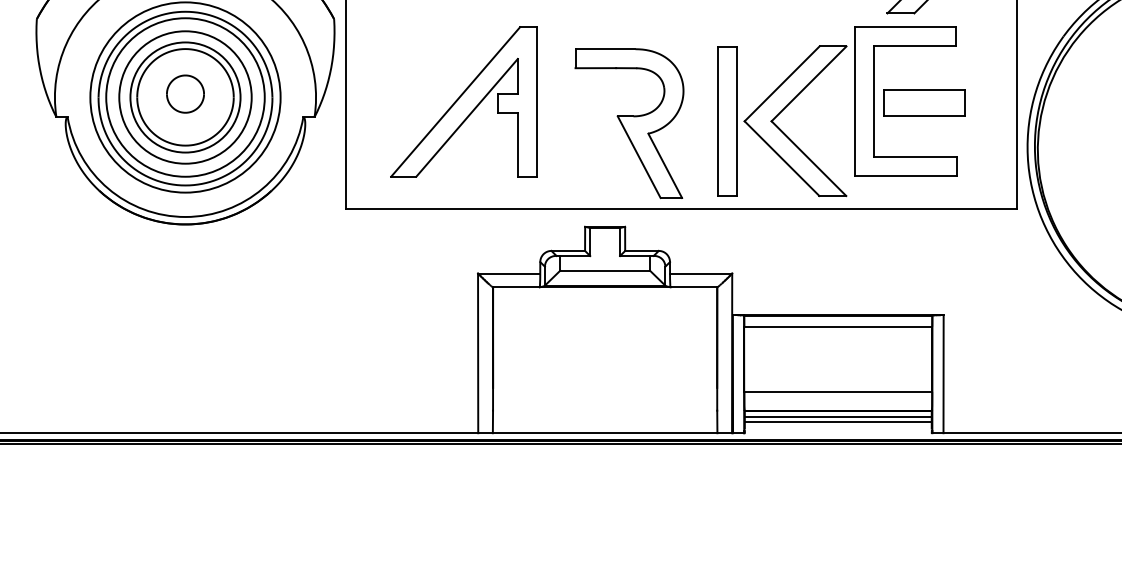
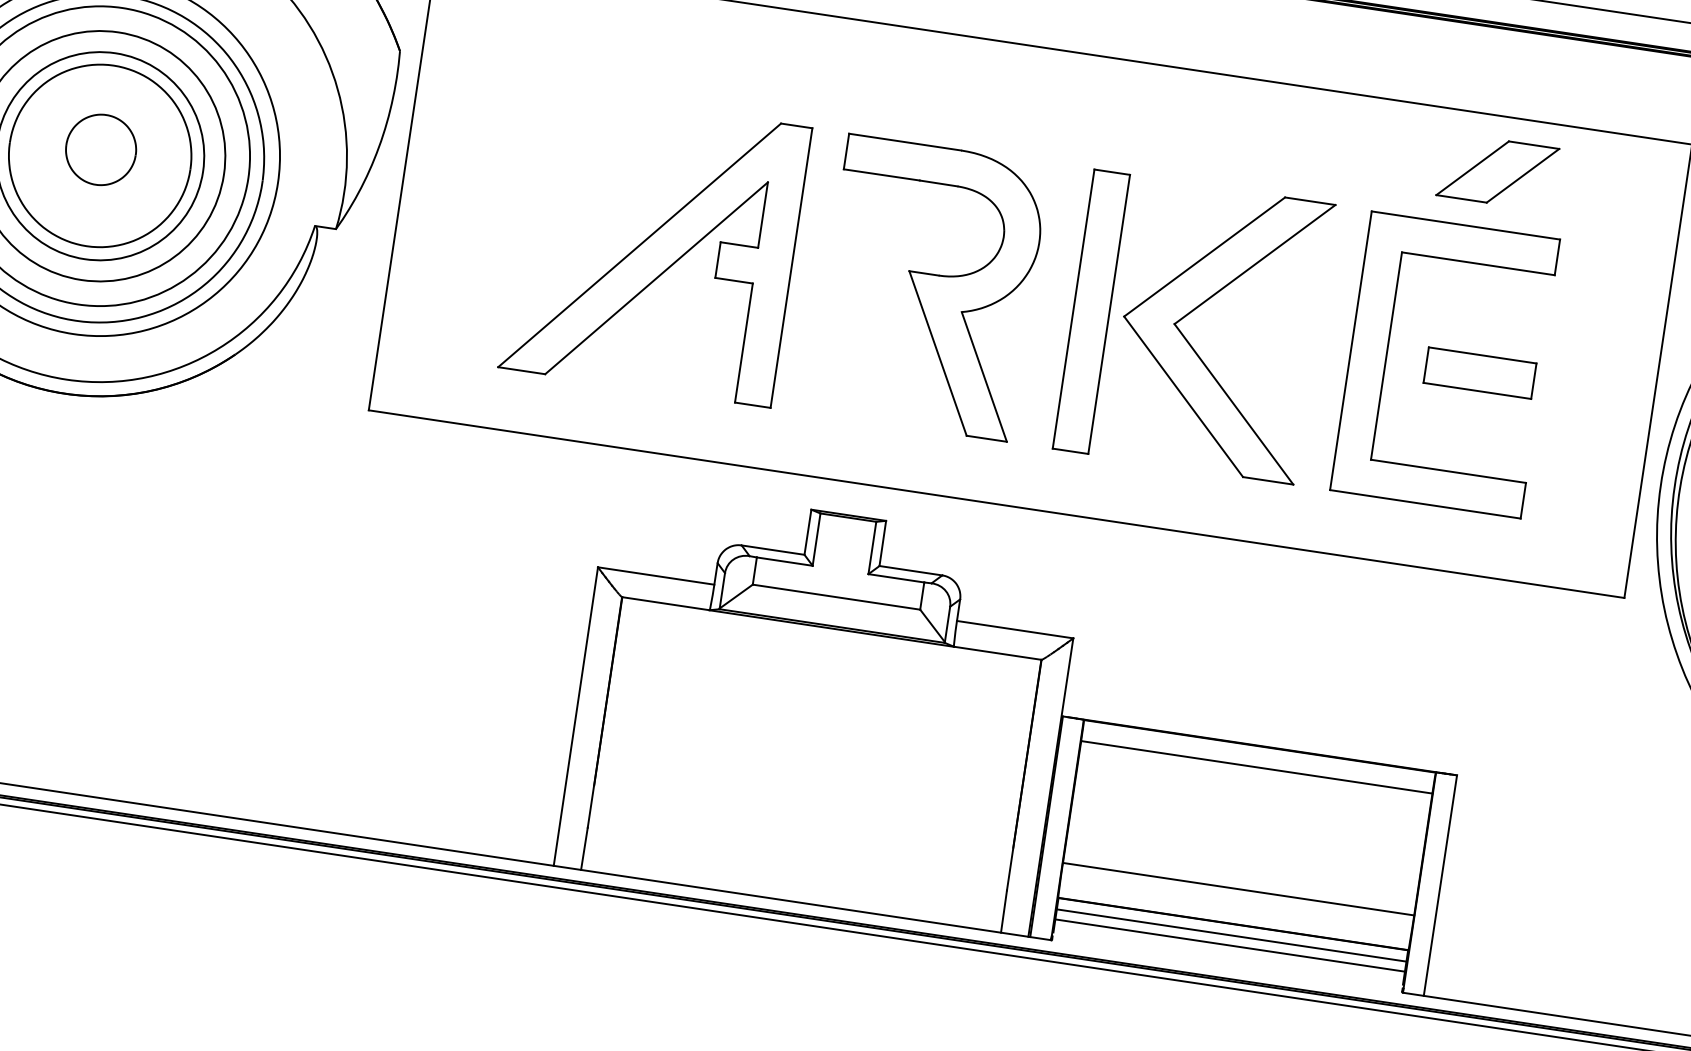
part: (463, 101) -> (654, 246), moved
part: (923, 103) -> (1478, 373), size x0.71
part: (629, 123) -> (929, 287), moved
part: (777, 125) -> (1184, 333), moved

